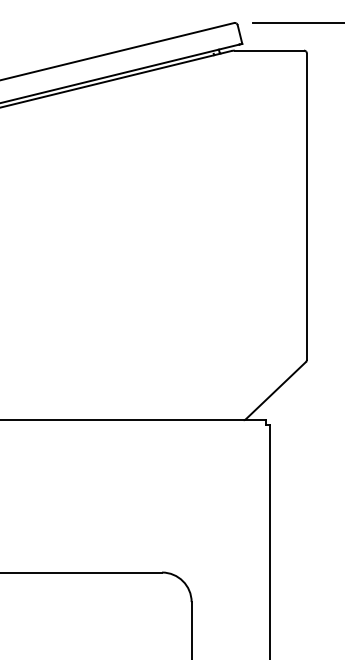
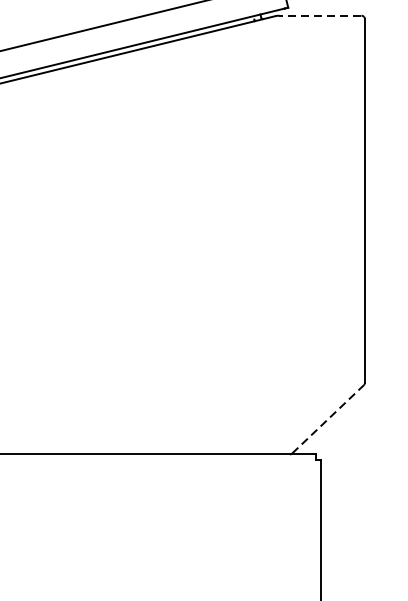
line: (269, 50) -> (320, 15), solid -> dashed
line: (275, 390) -> (327, 419), solid -> dashed

